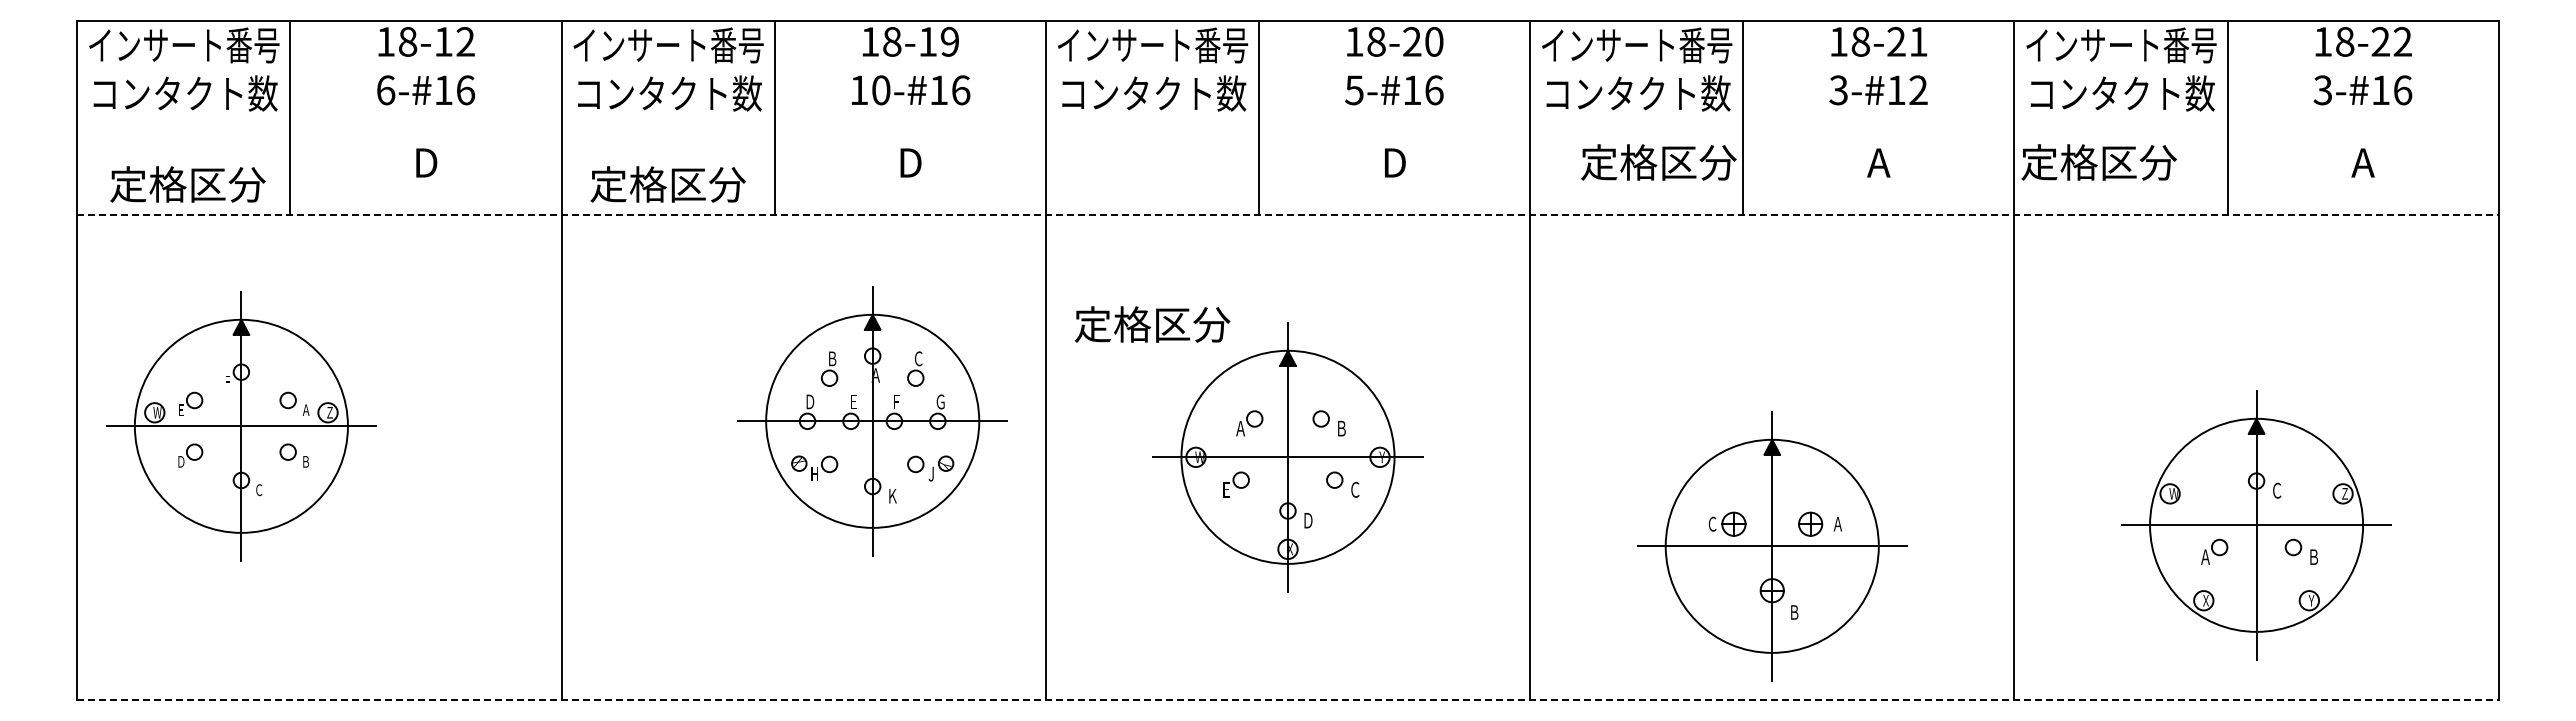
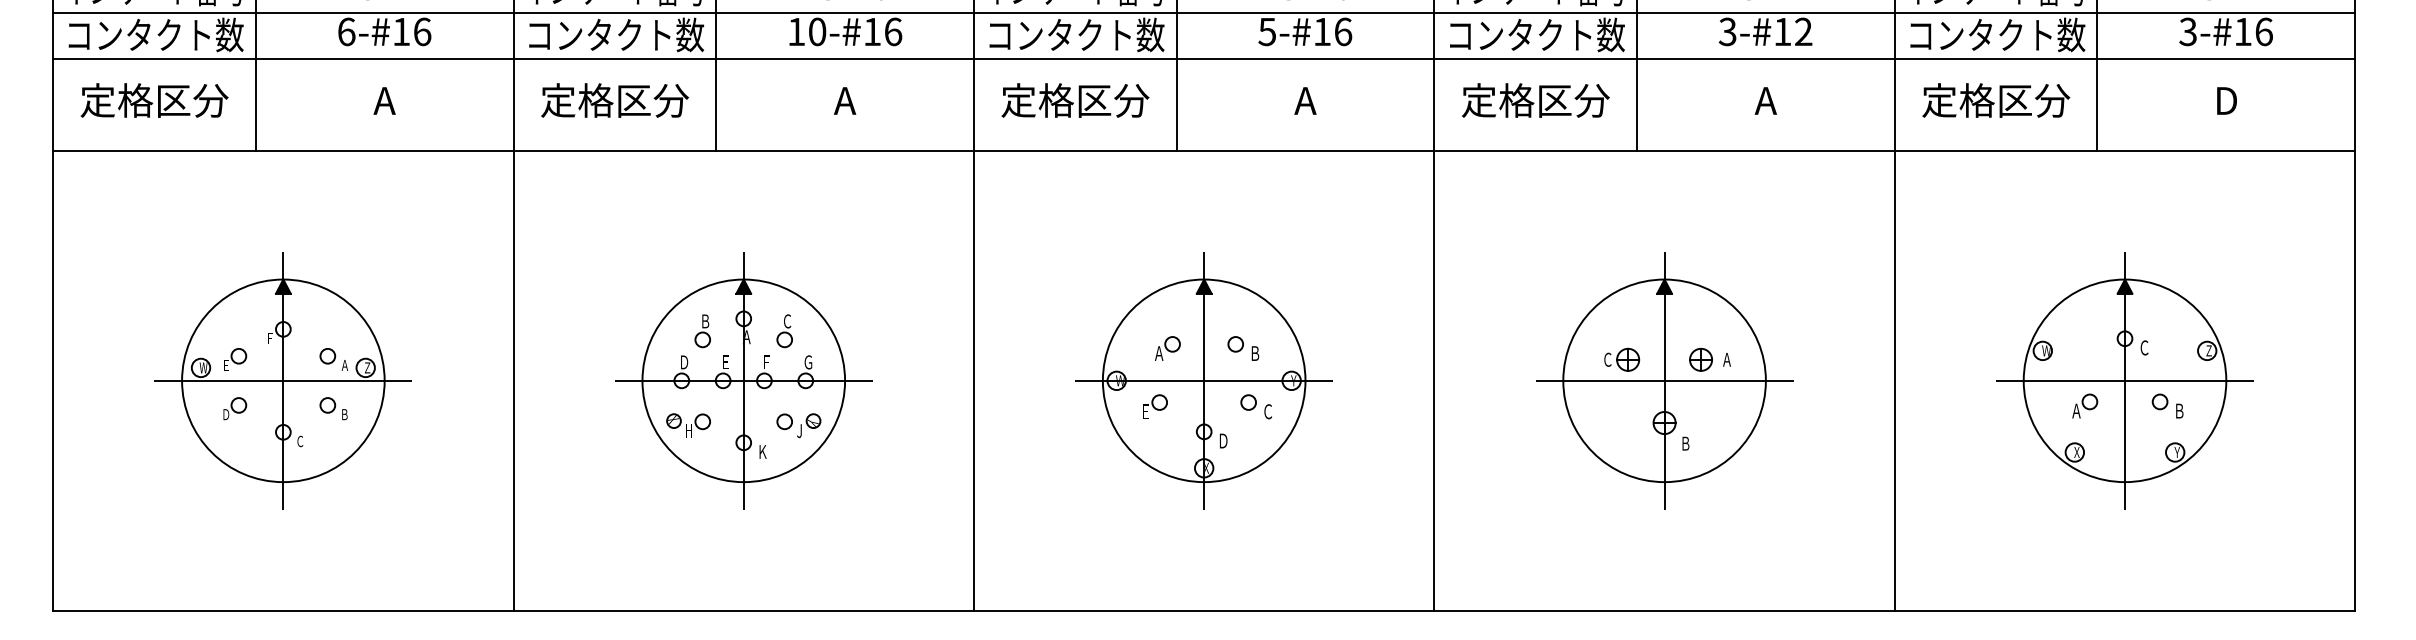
line: (1287, 69) -> (1203, 12), added
line: (1287, 118) -> (1203, 58), added
text: (425, 162) -> (384, 100), D -> A
text: (909, 162) -> (844, 100), D -> A
text: (1394, 162) -> (1305, 100), D -> A
text: (1658, 162) -> (1535, 100), moved
text: (2098, 162) -> (1995, 100), moved
text: (2362, 162) -> (2225, 100), A -> D
text: (187, 184) -> (154, 100), moved
text: (668, 184) -> (615, 100), moved
line: (1287, 215) -> (1203, 150), dashed -> solid
text: (1152, 324) -> (1075, 100), moved
part: (872, 421) -> (743, 380), moved
part: (241, 426) -> (283, 380), moved
part: (2256, 525) -> (2124, 380), moved
part: (1772, 546) -> (1664, 380), moved
line: (1287, 699) -> (1203, 611), dashed -> solid

